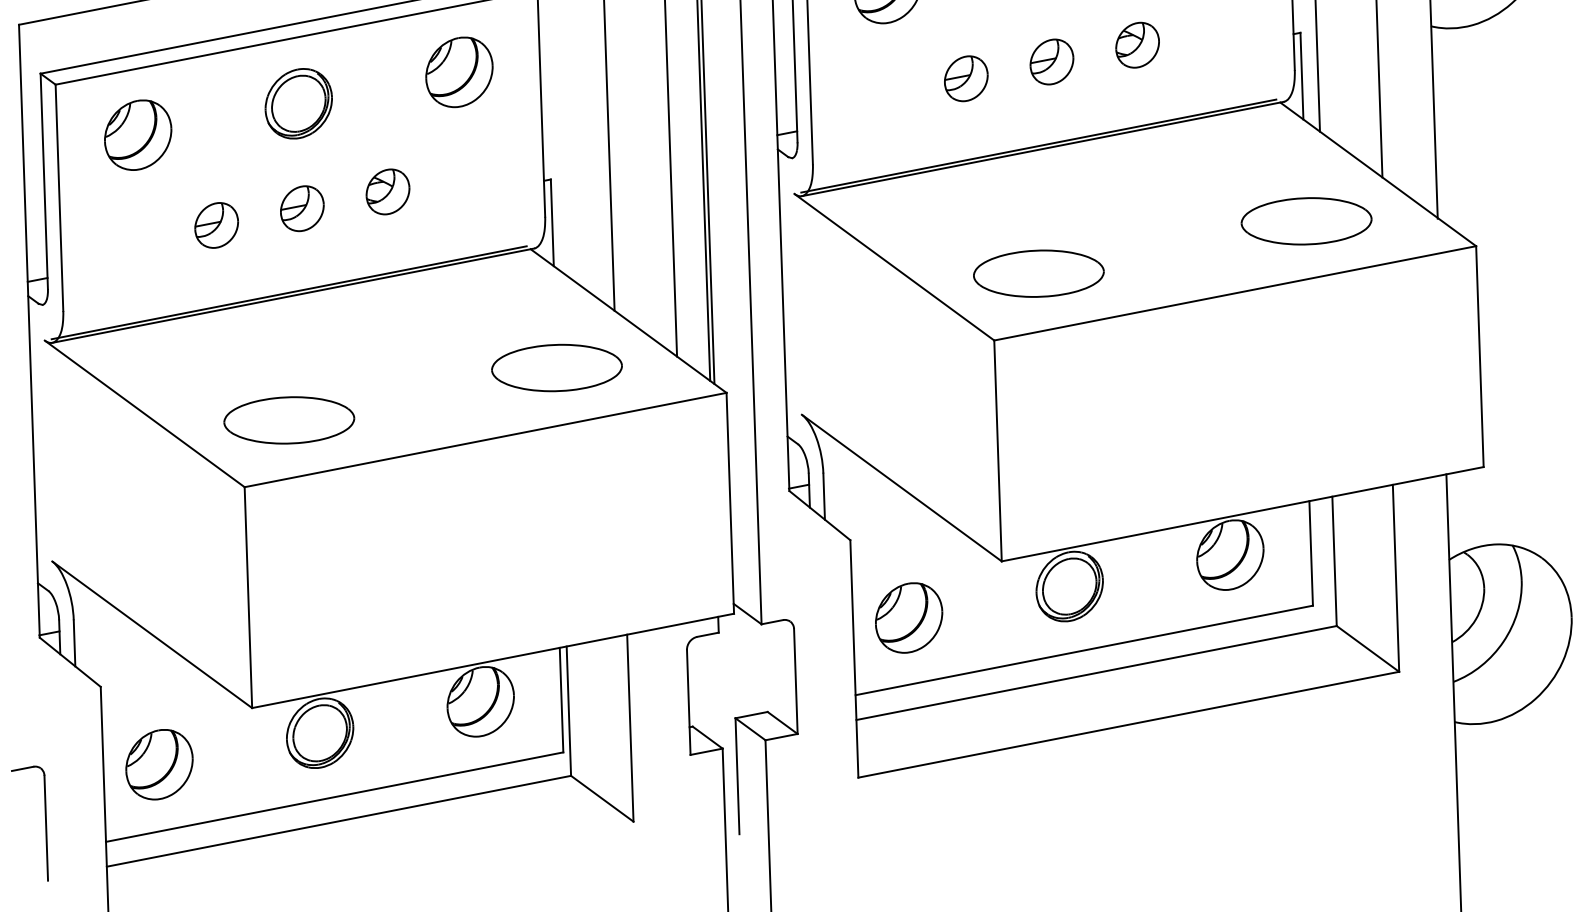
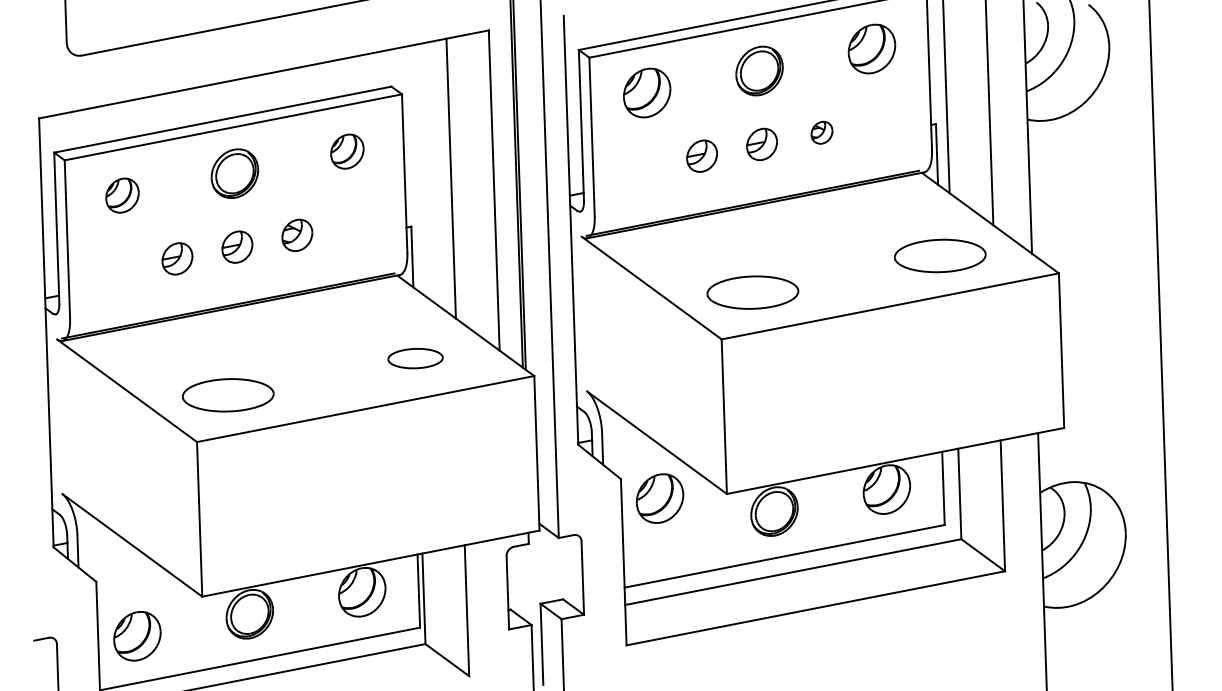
part: (1136, 44) -> (821, 132), size x0.7
part: (459, 72) -> (347, 151), size x0.7
part: (138, 134) -> (122, 195), size x0.7
part: (556, 367) -> (415, 358), size x0.6
part: (909, 617) -> (660, 498), moved

